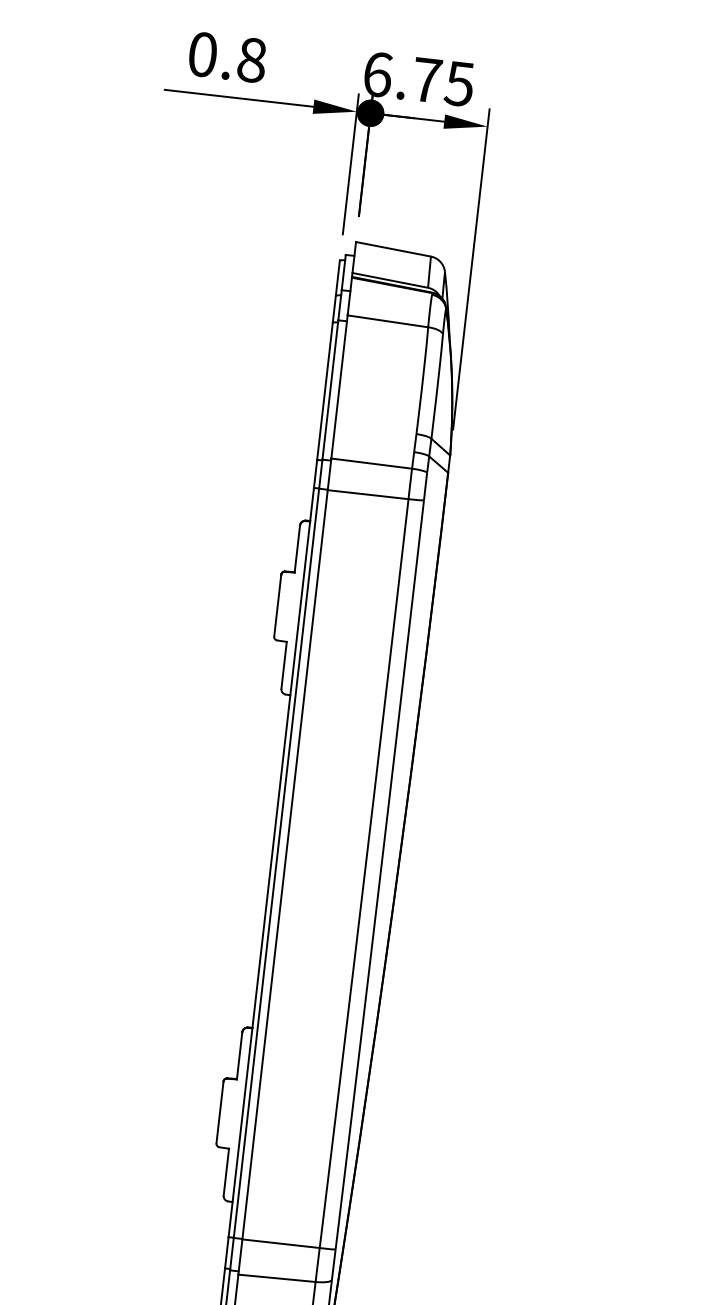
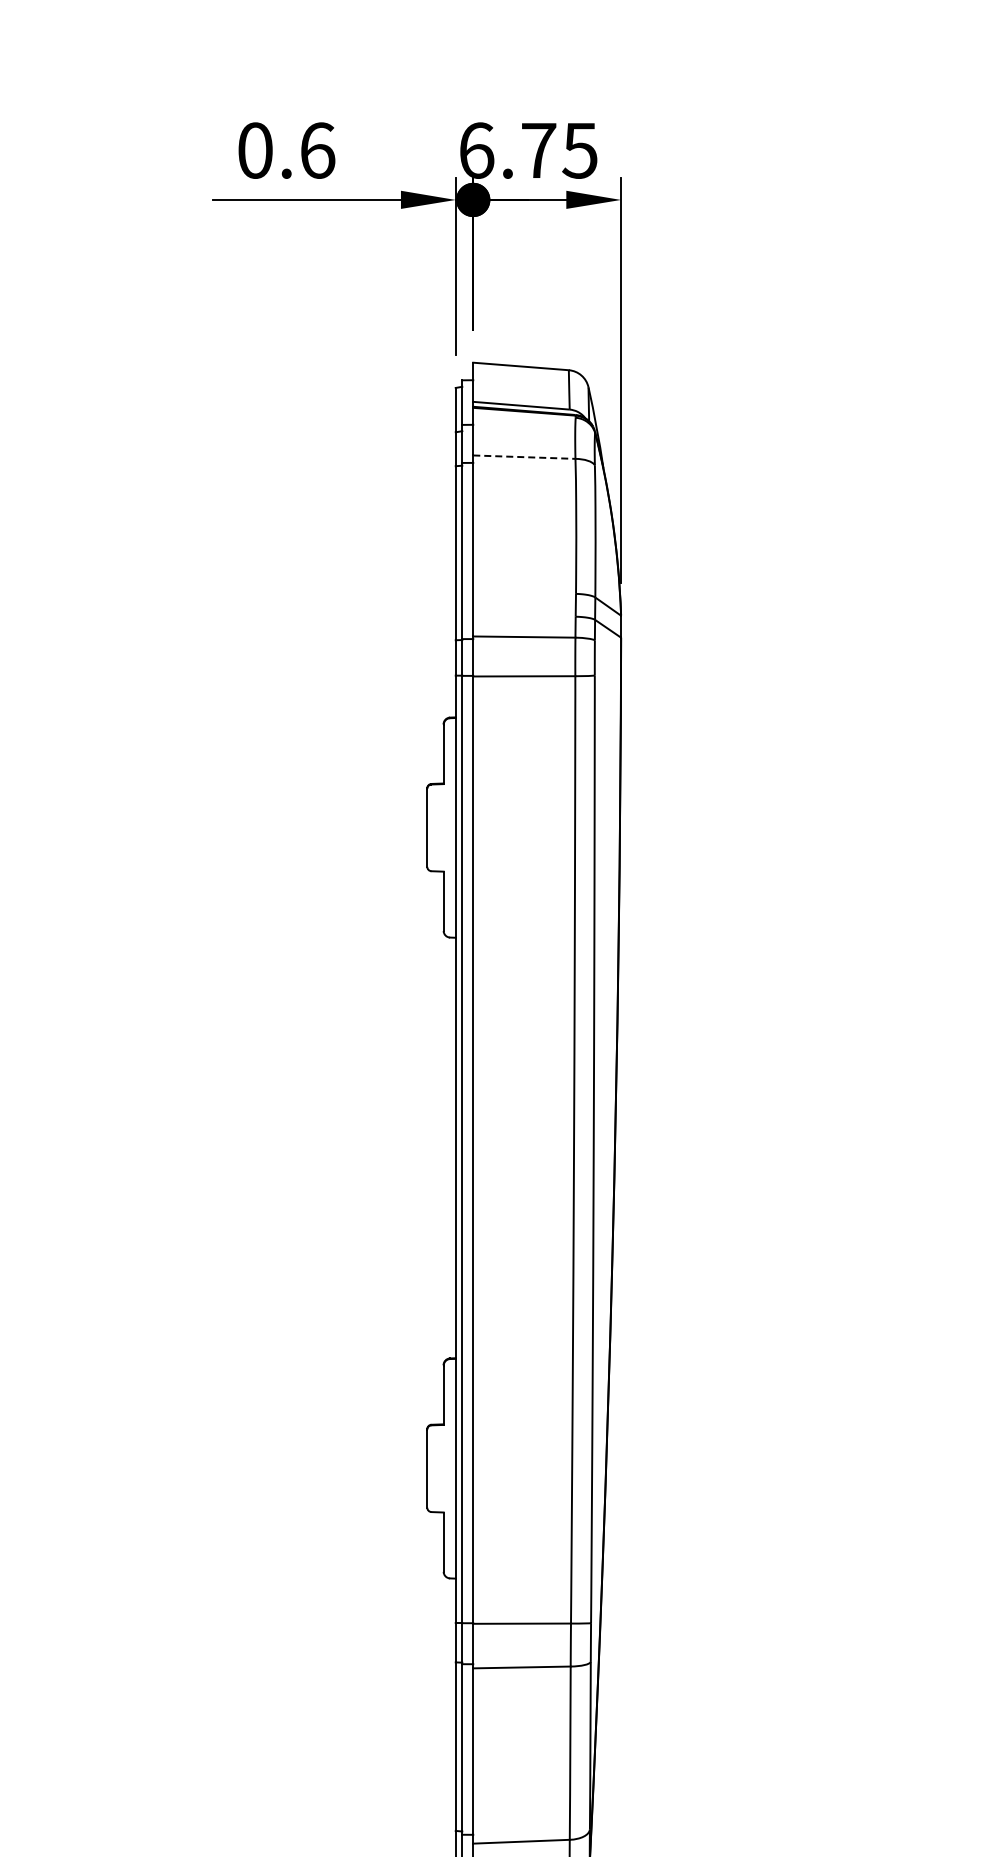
text: (251, 60) -> (317, 150), 0.8 -> 0.6
line: (388, 321) -> (524, 457), solid -> dashed

